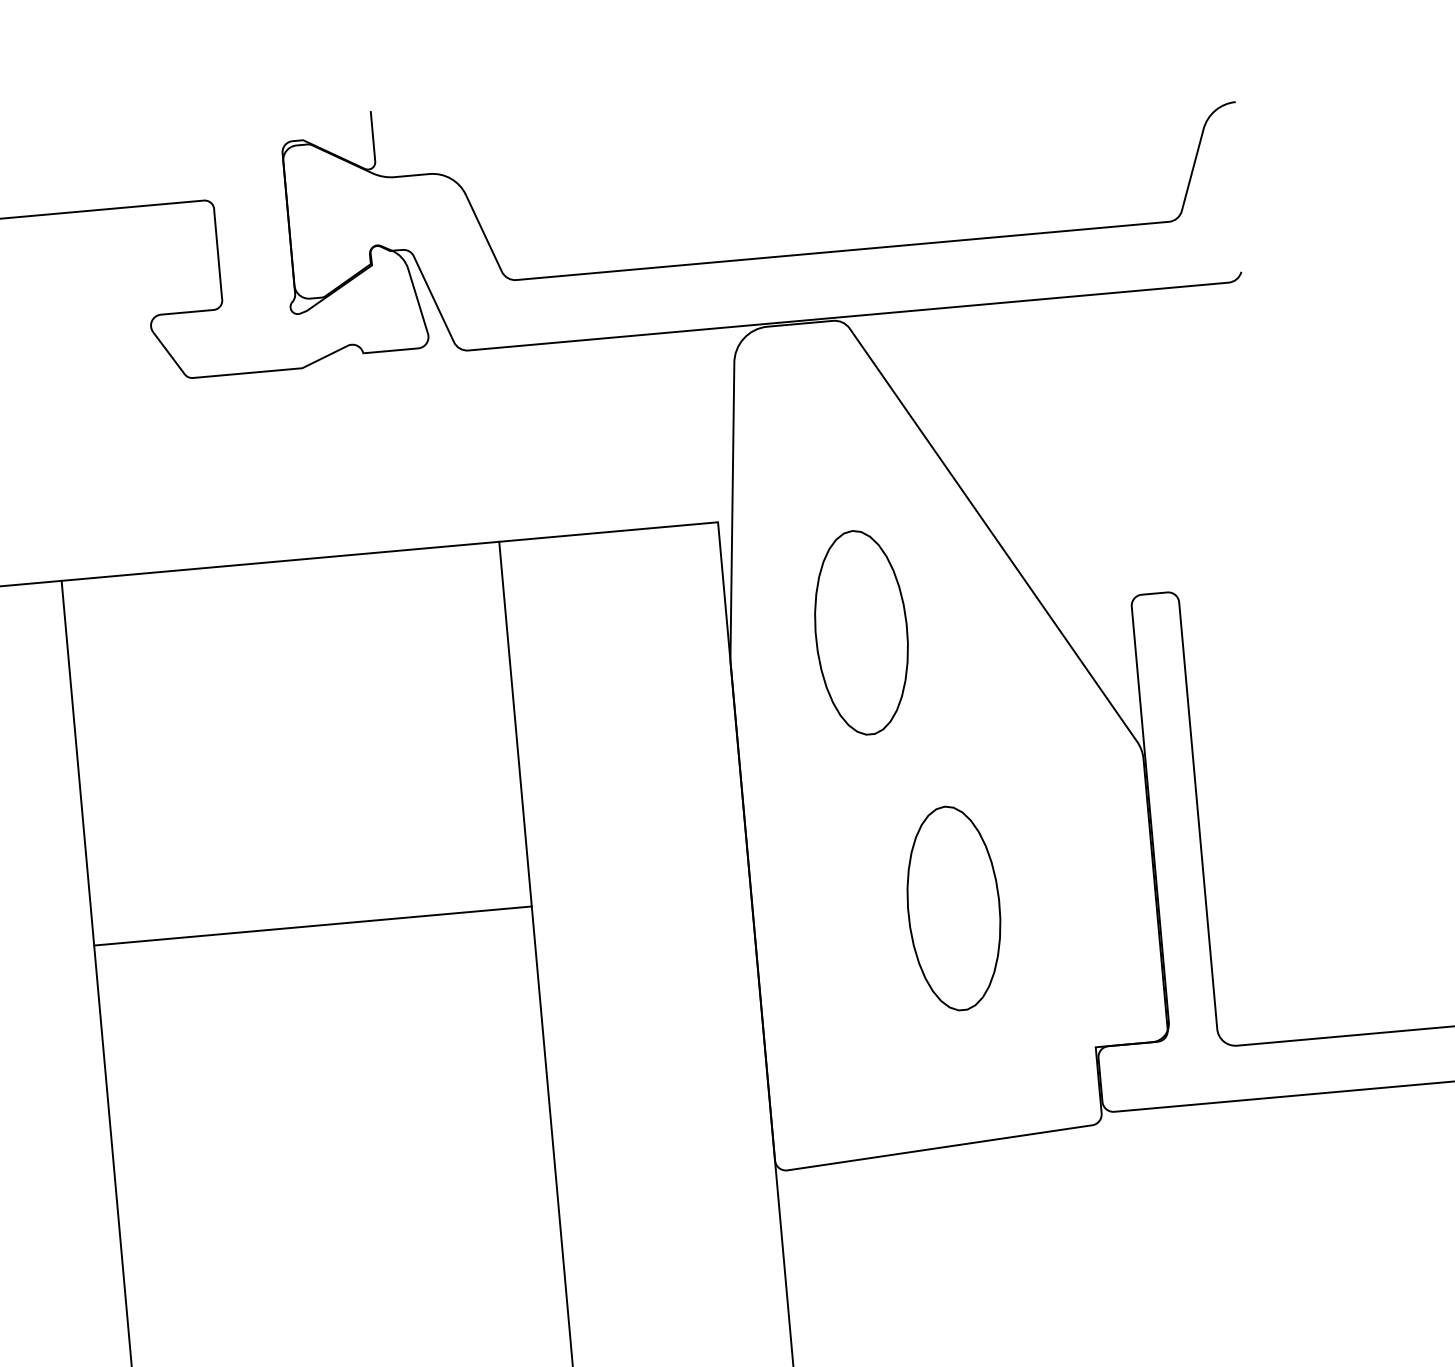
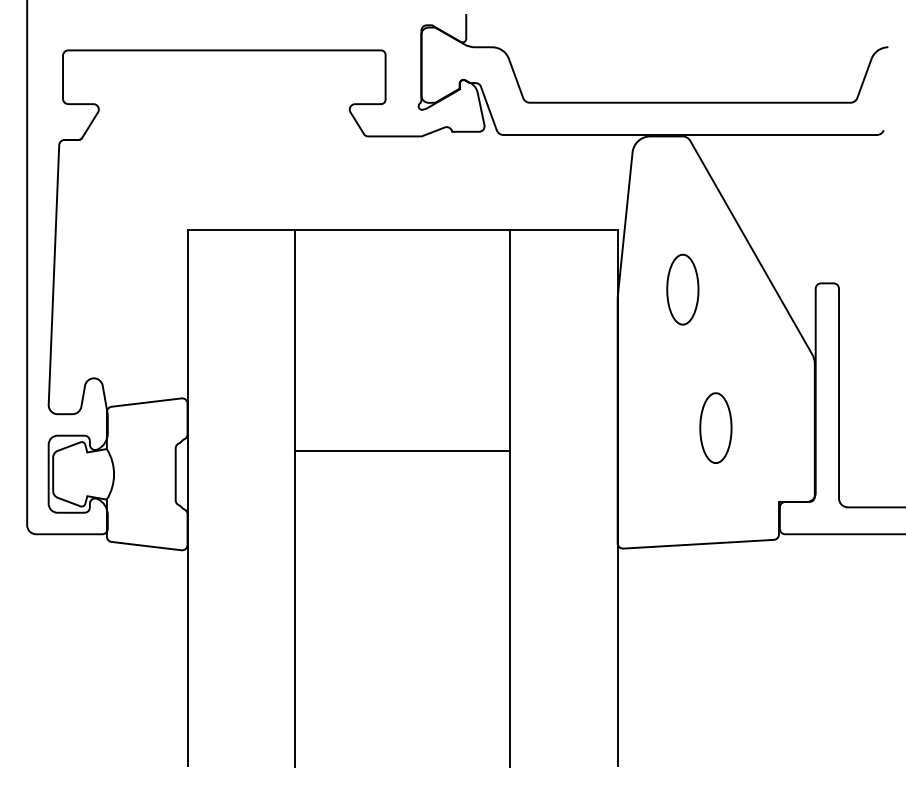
part: (860, 632) -> (682, 289), size x0.7
part: (953, 907) -> (715, 427), size x0.7
line: (312, 925) -> (402, 450), moved

